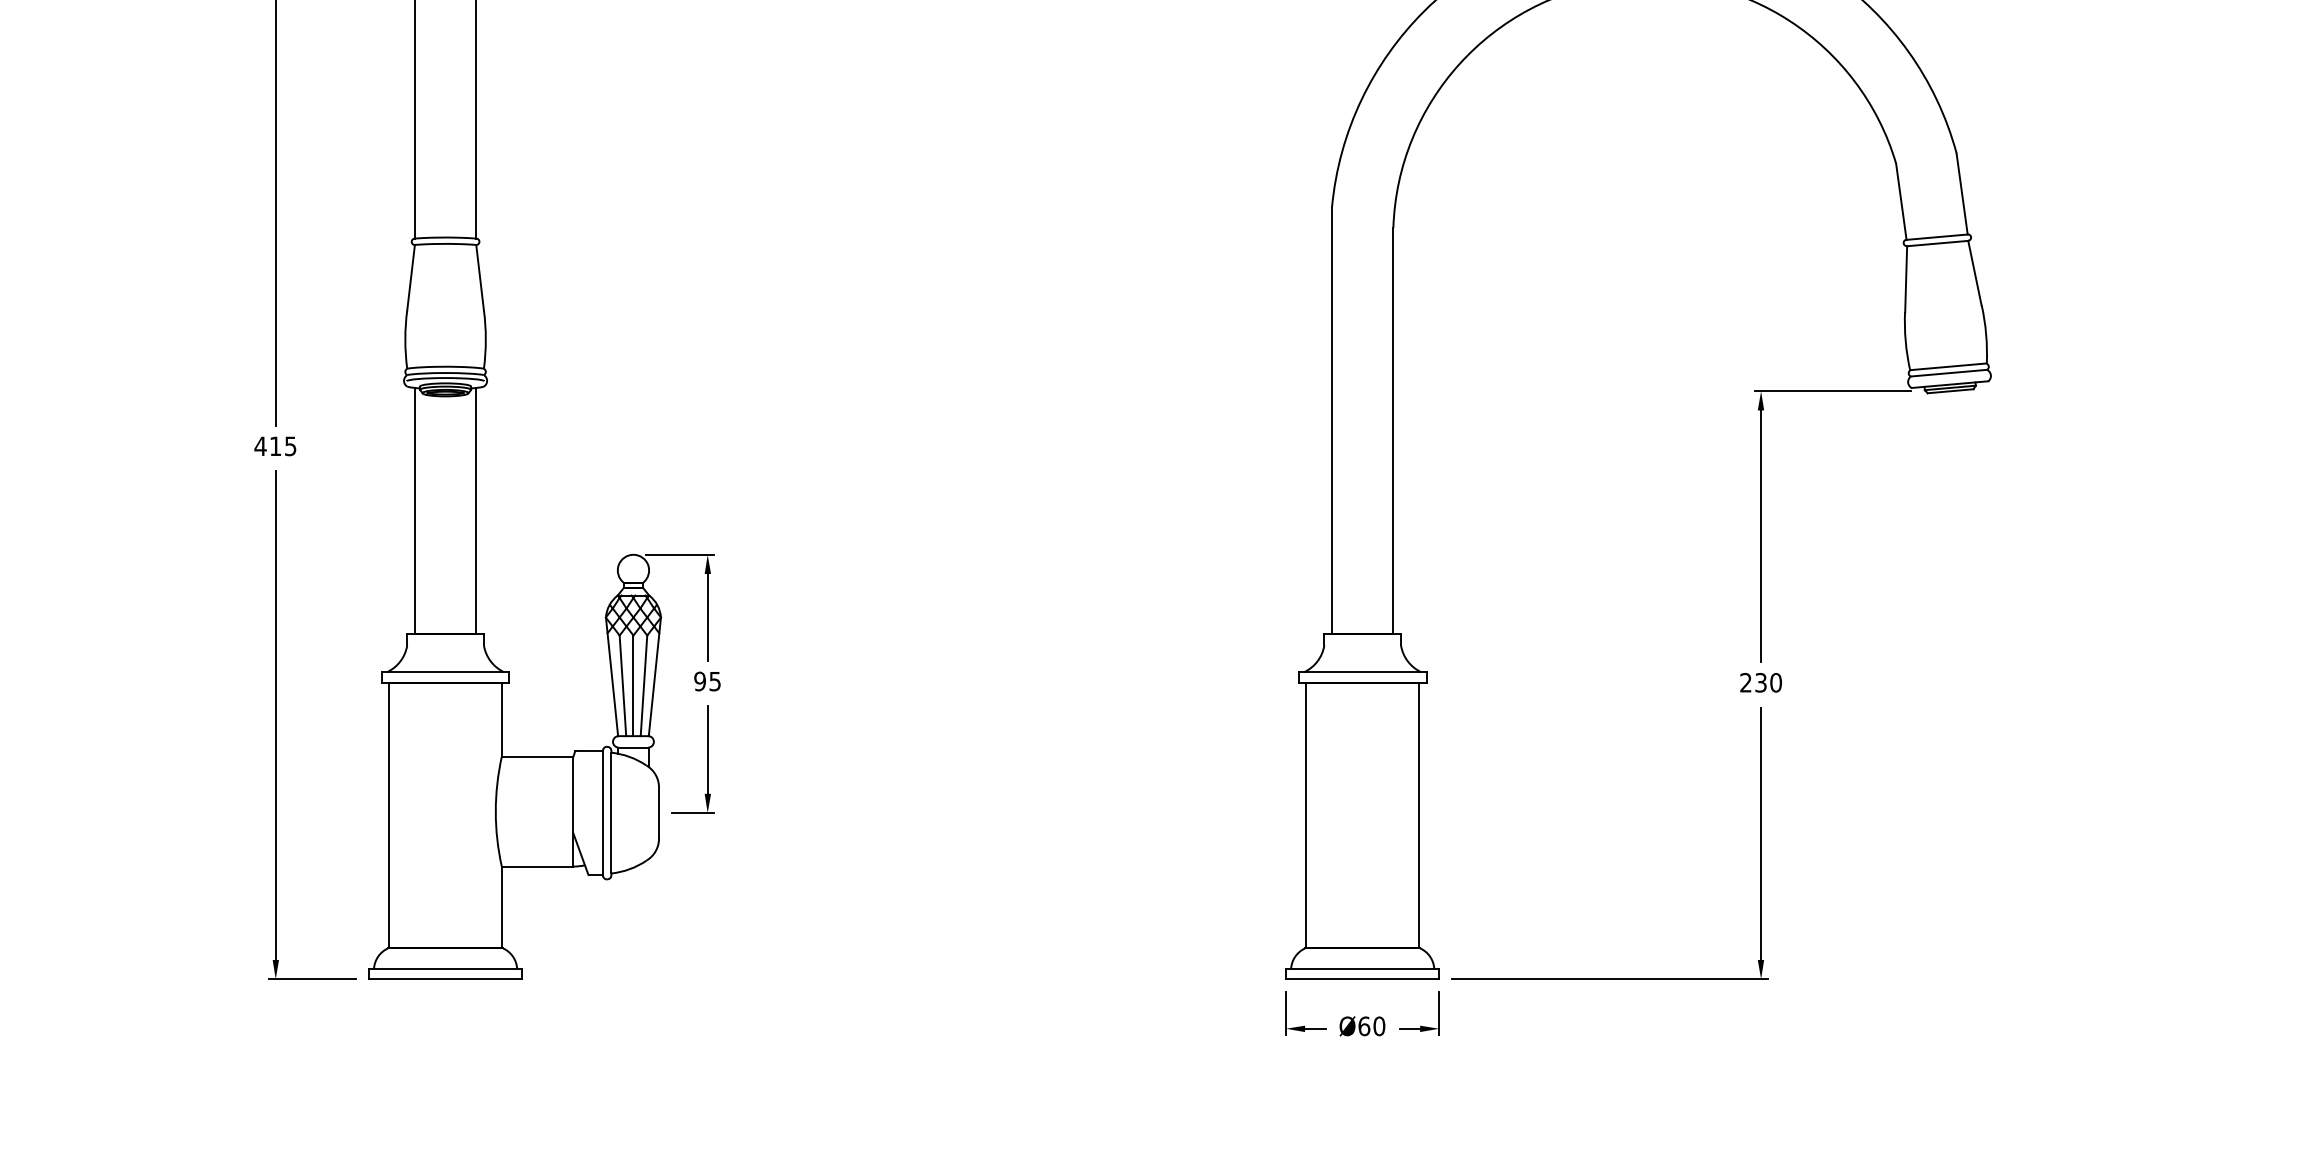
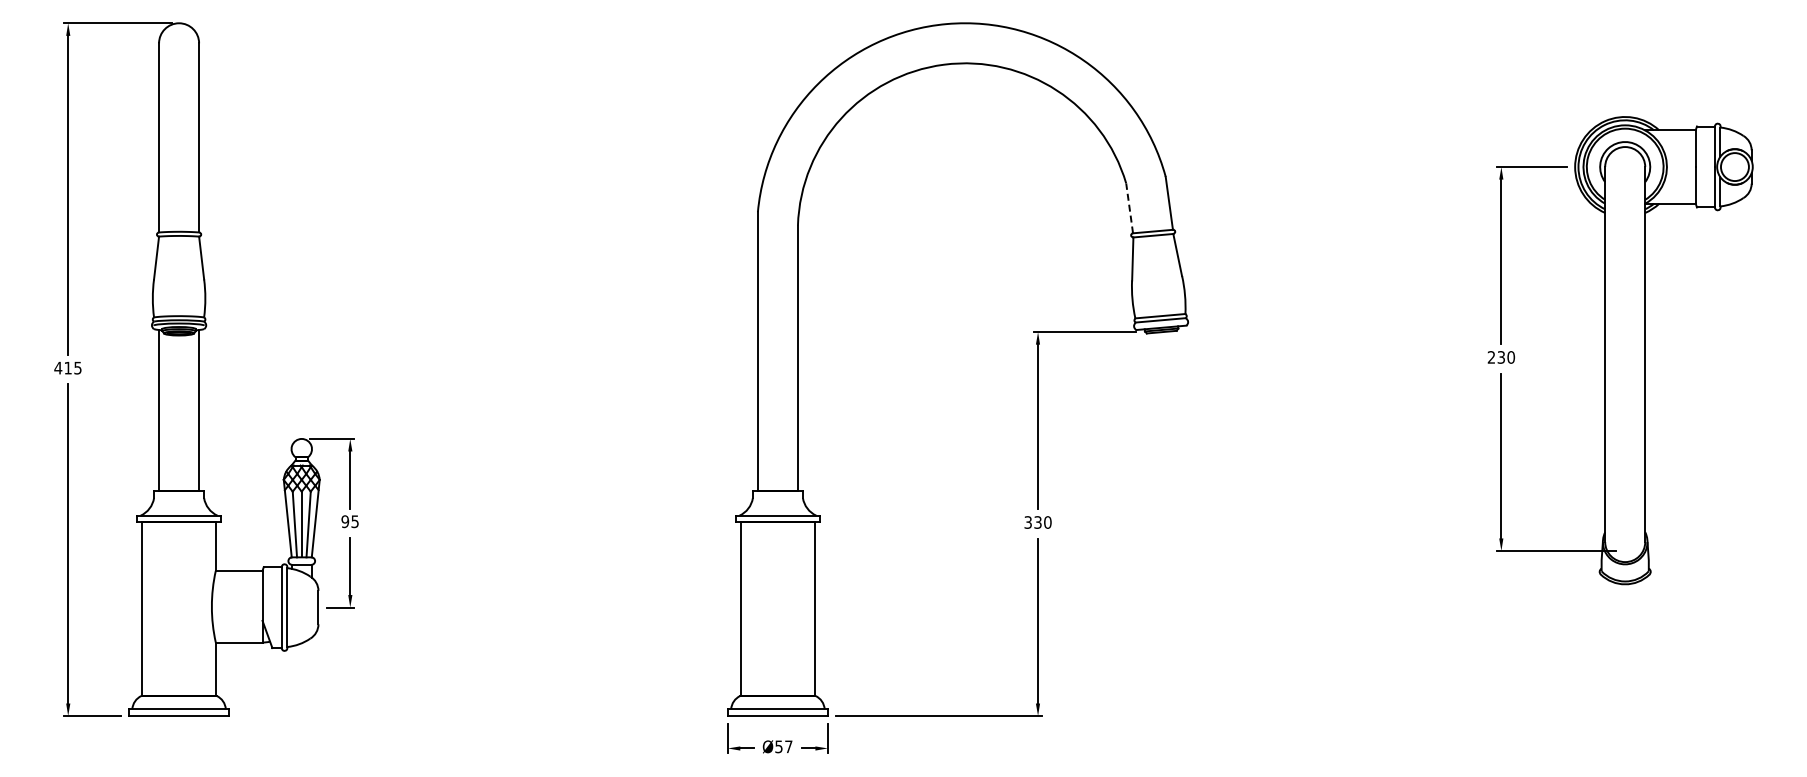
line: (1901, 201) -> (1129, 208), solid -> dashed
text: (1744, 682) -> (1027, 522), 230 -> 330
text: (1371, 1025) -> (783, 746), Ø60 -> Ø57

